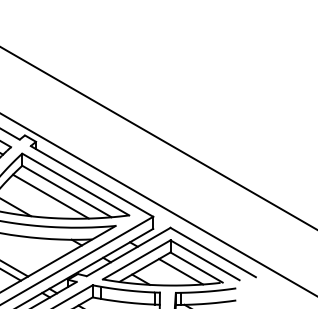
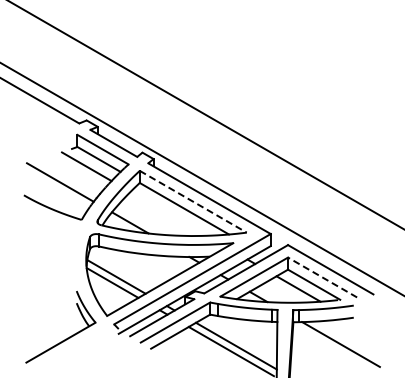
line: (75, 184) -> (193, 201), solid -> dashed
line: (50, 196) -> (168, 213), removed
line: (204, 260) -> (322, 277), solid -> dashed

